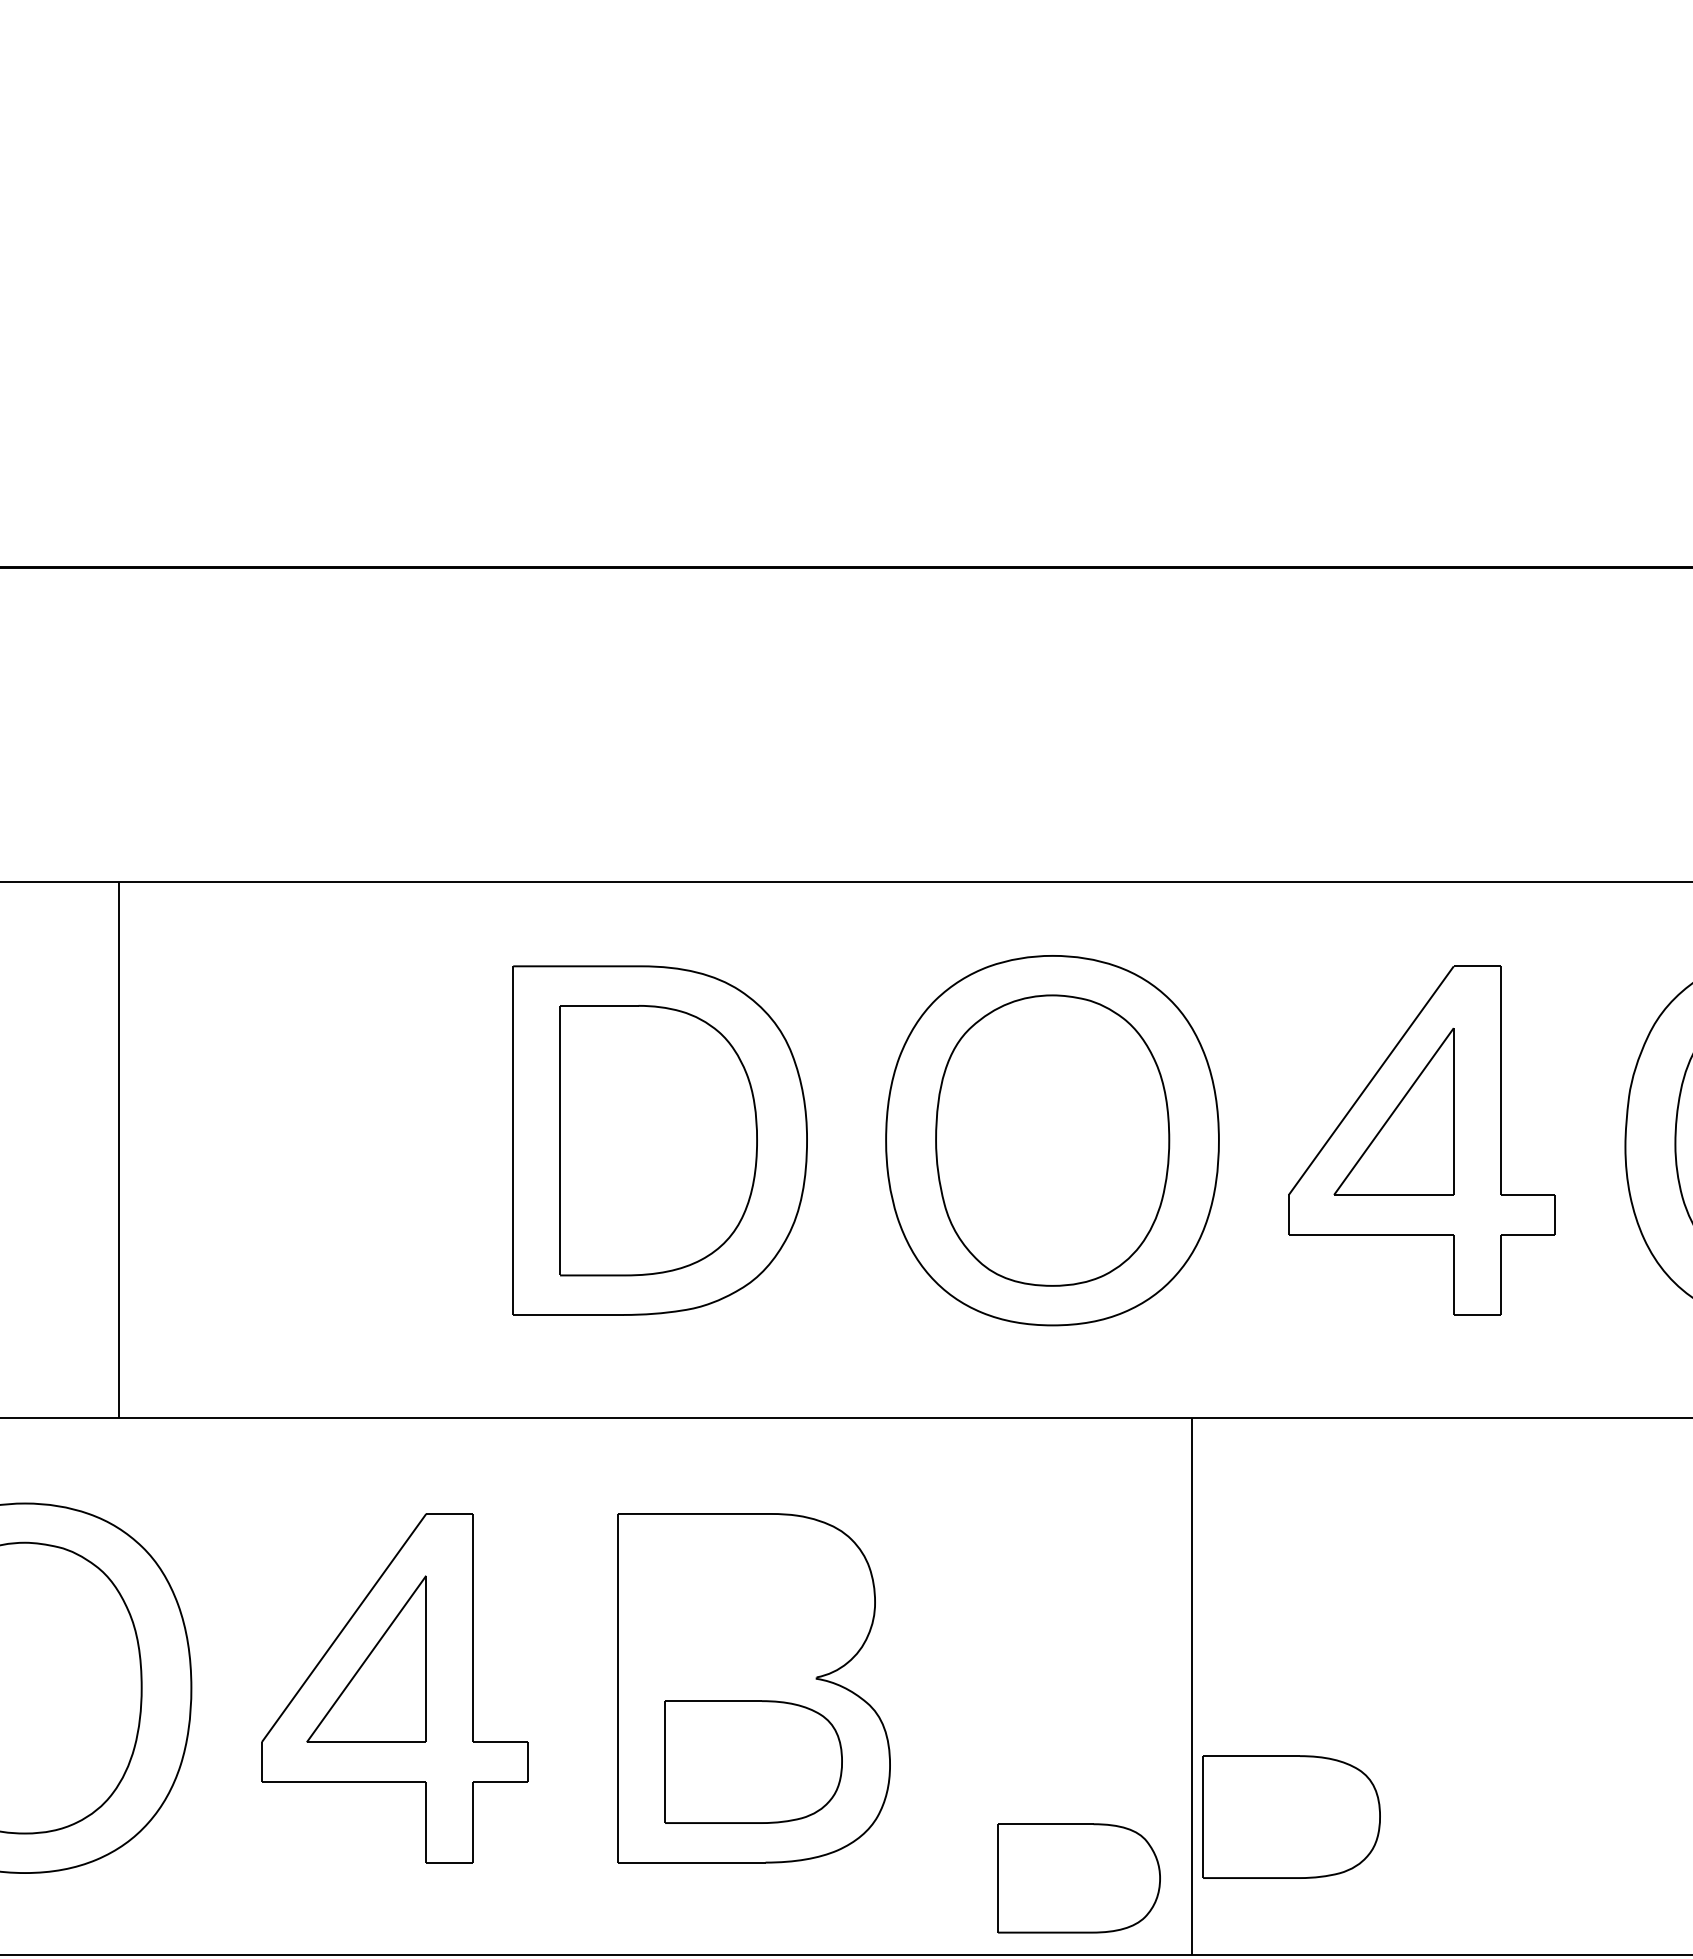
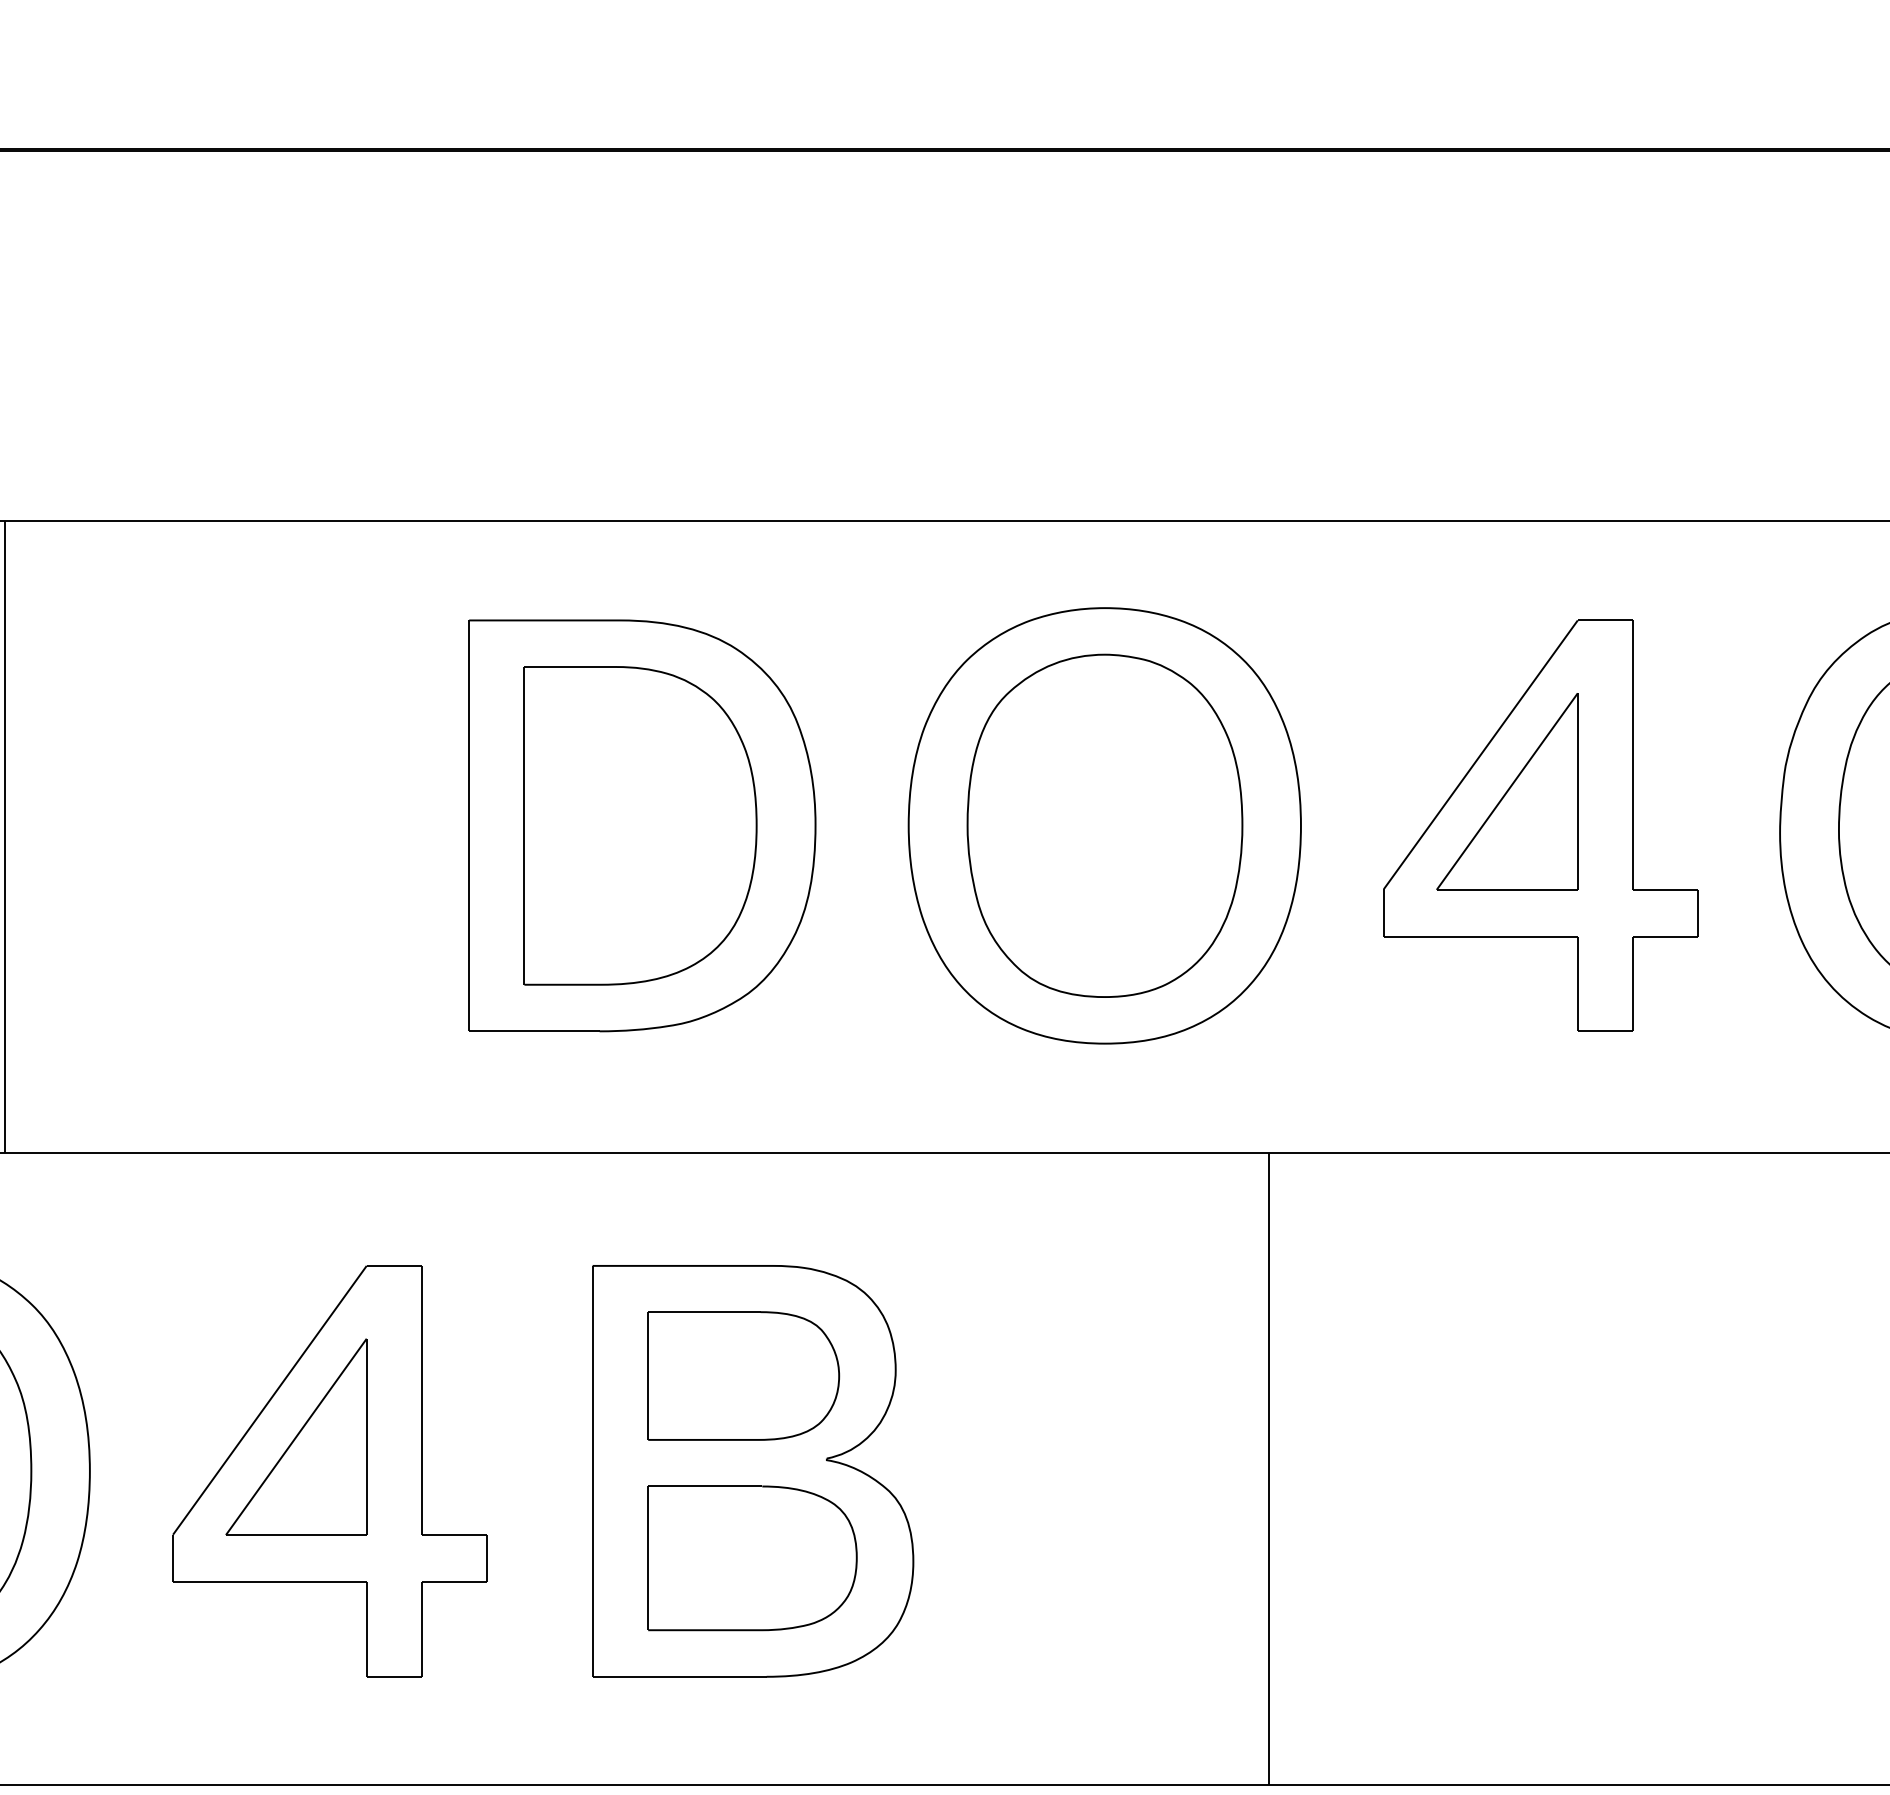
part: (1291, 1816) -> (1386, 1622), removed
part: (1078, 1878) -> (742, 1376), moved

